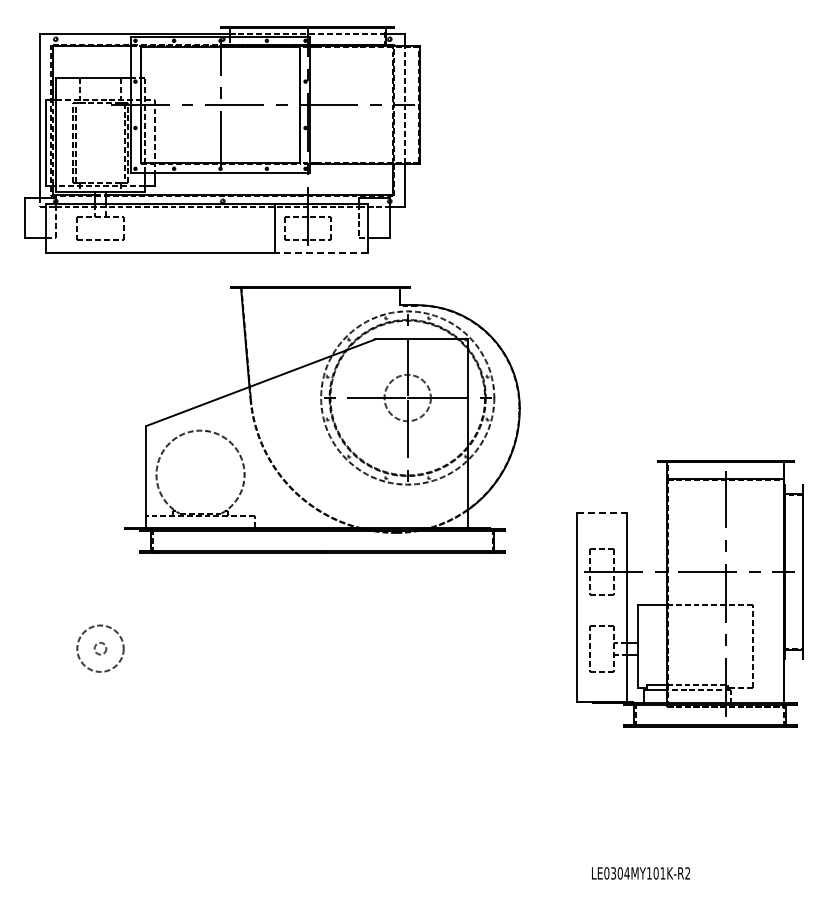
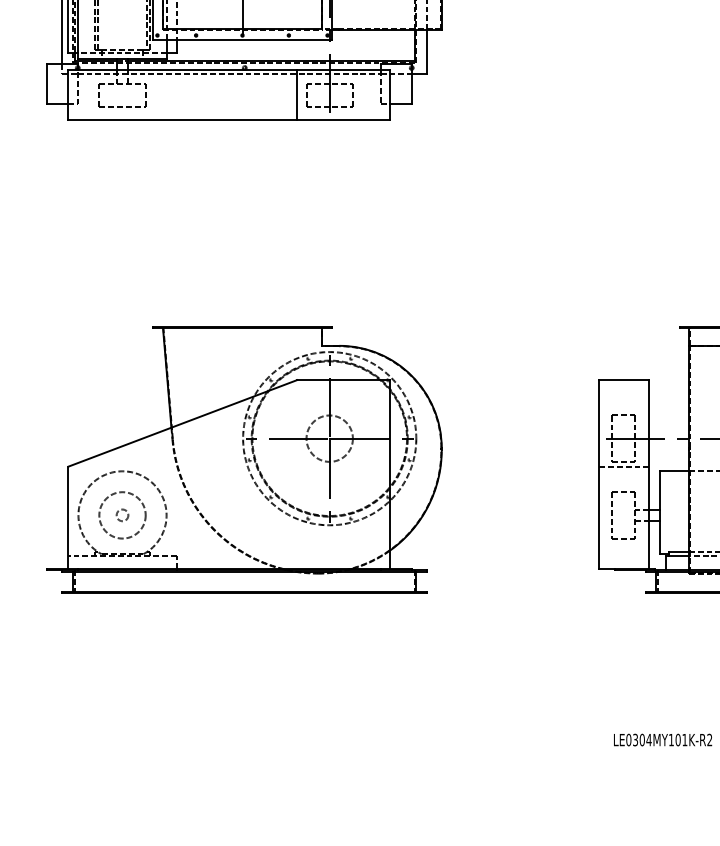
line: (321, 253) -> (343, 120), dashed -> solid
part: (322, 419) -> (244, 460), moved
line: (601, 513) -> (623, 380), dashed -> solid
line: (601, 600) -> (623, 467), added

